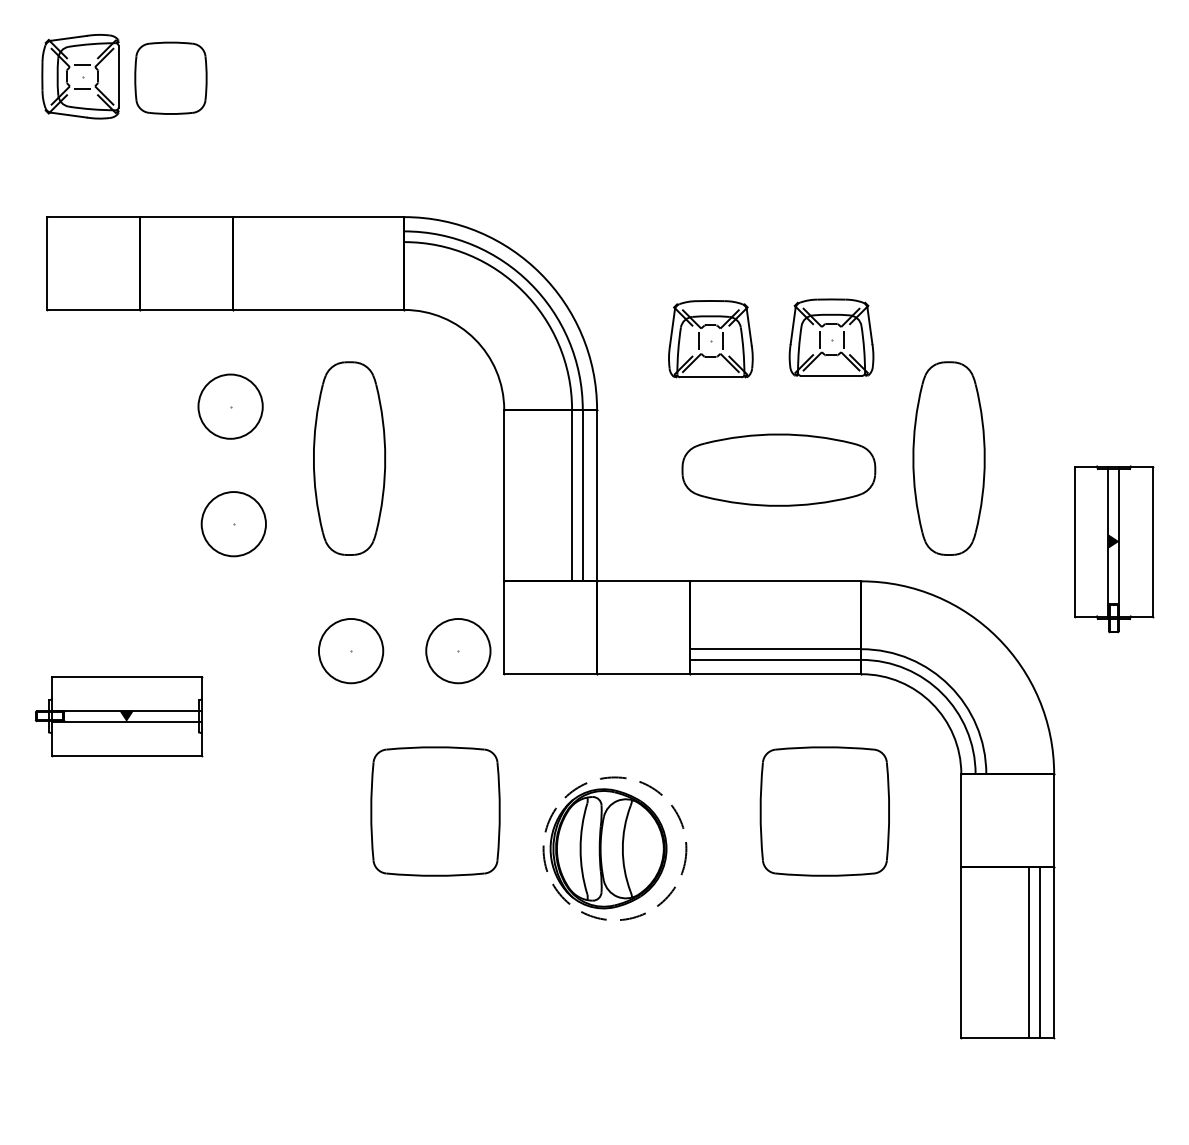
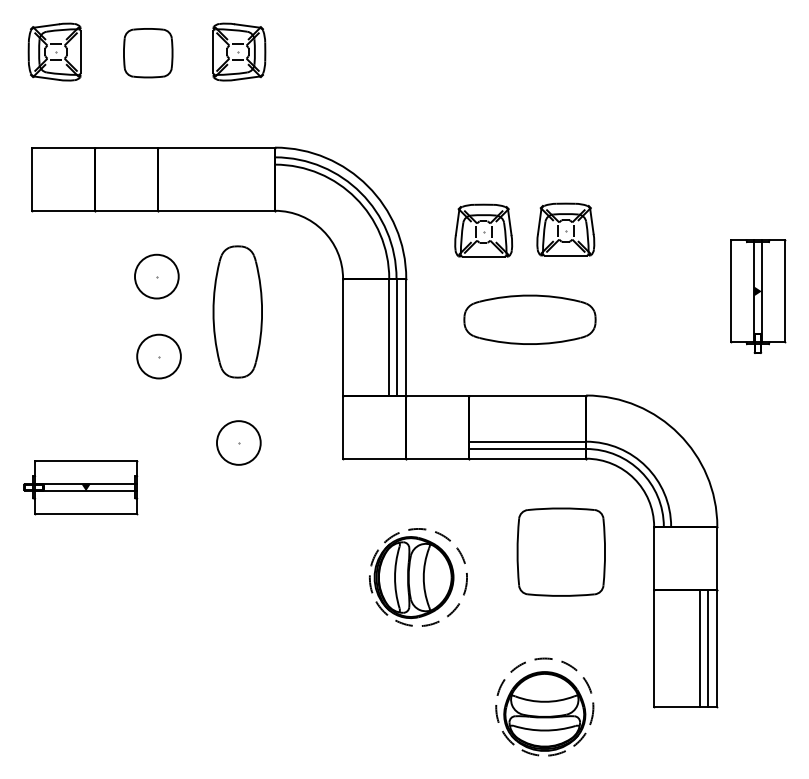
part: (352, 75) -> (239, 51), added
part: (171, 78) -> (148, 53), moved
part: (948, 457) -> (645, 311), removed
part: (1114, 548) -> (758, 296), moved
part: (457, 650) -> (311, 442), removed
part: (434, 810) -> (295, 551), removed
part: (800, 1038) -> (544, 706), added

